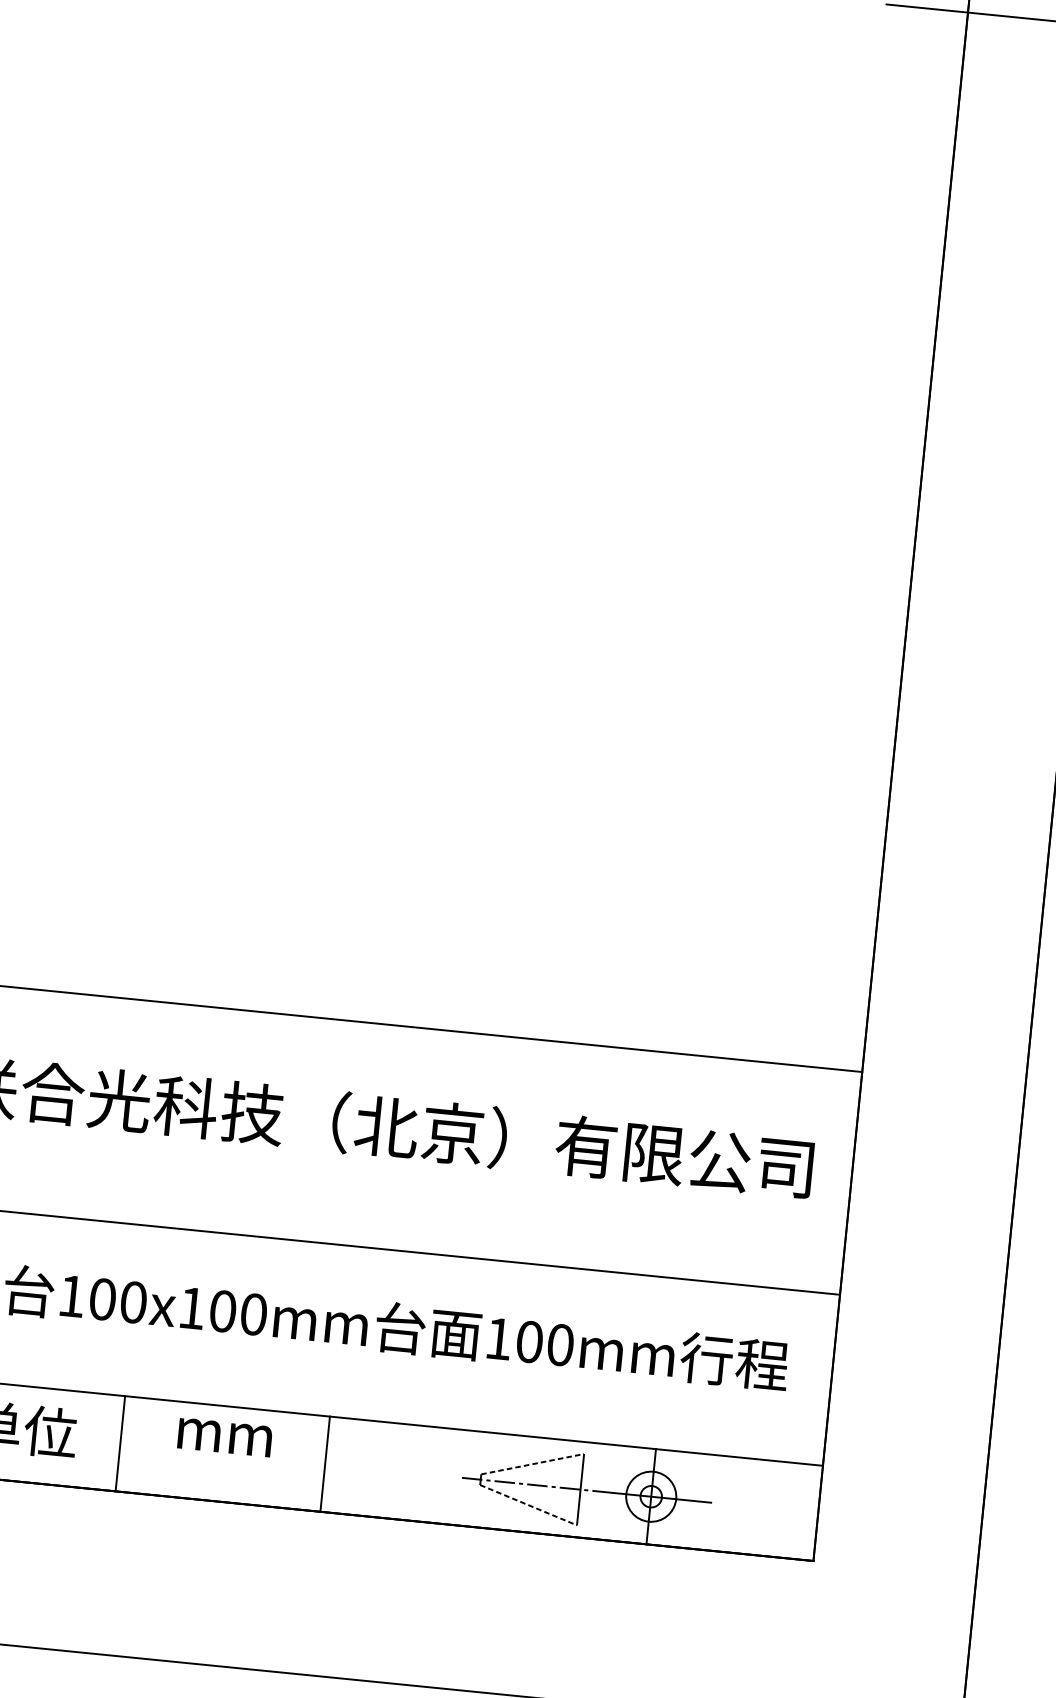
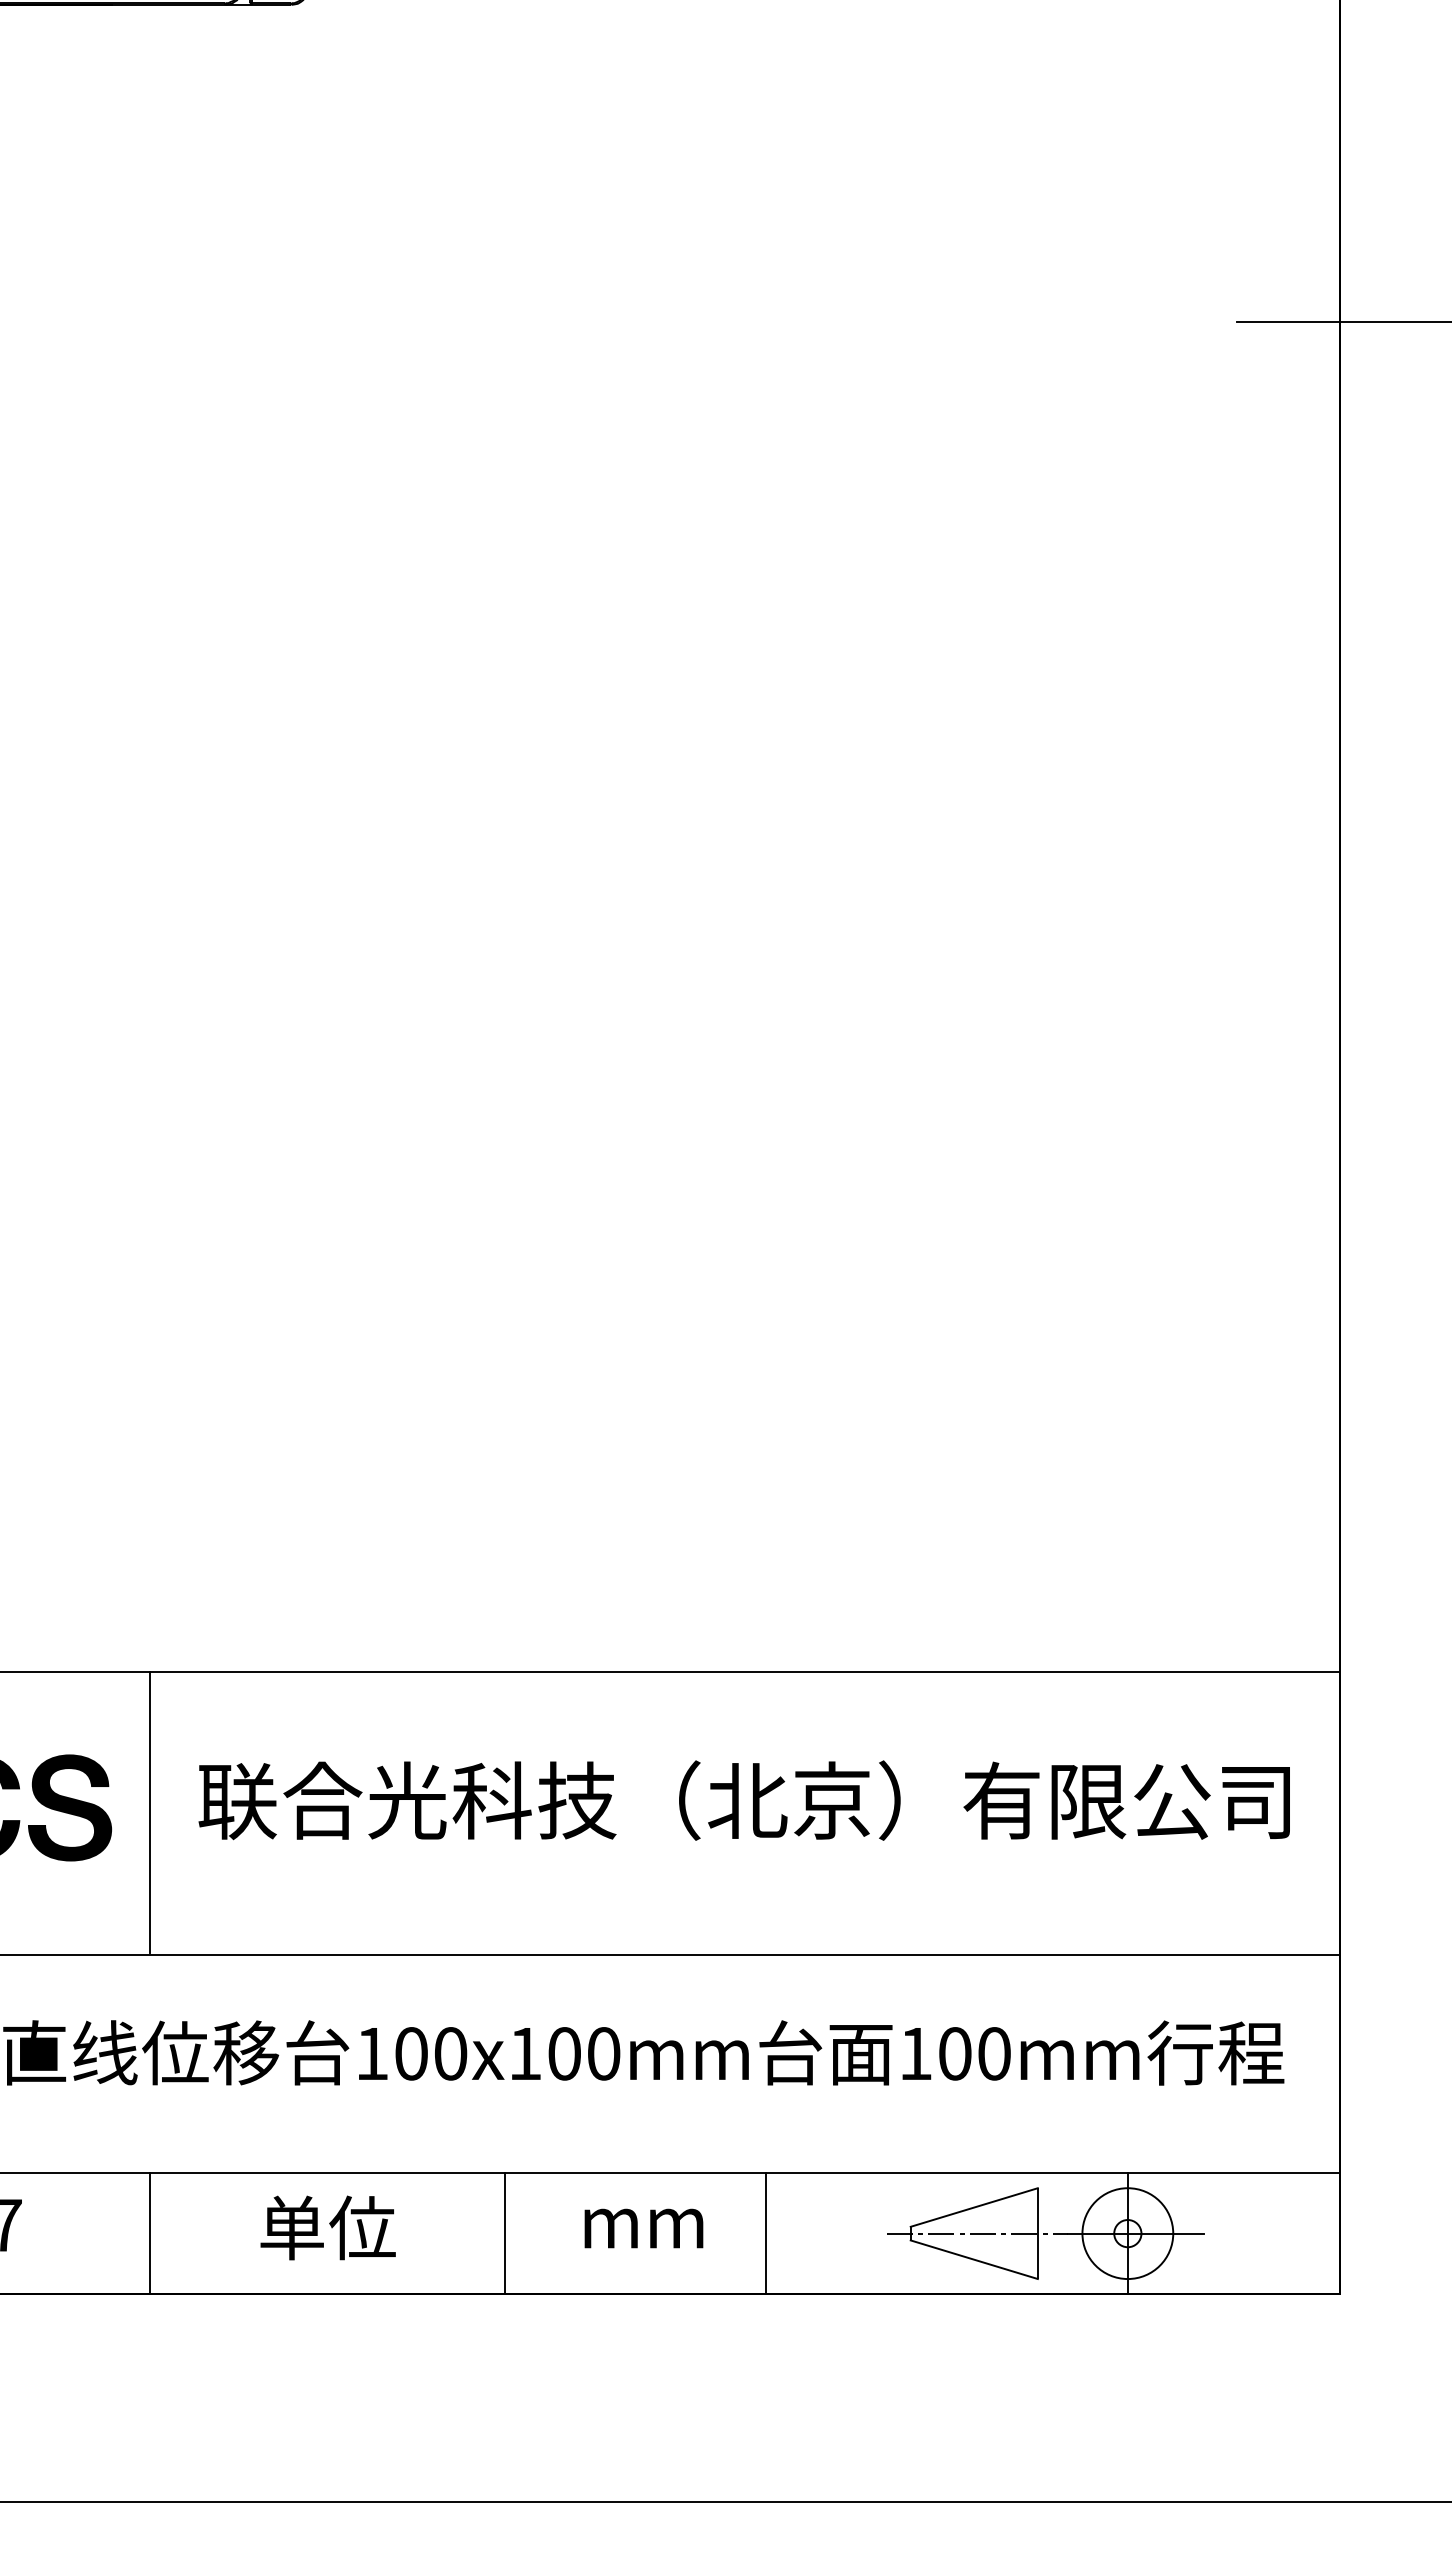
text: (224, 1437) -> (643, 2228), moved
line: (120, 1443) -> (504, 2233), moved
line: (325, 1464) -> (765, 2233), moved
line: (532, 1464) -> (974, 2207), dashed -> solid
circle: (650, 1496) -> (1127, 2233), size x1.43
line: (528, 1505) -> (974, 2259), dashed -> solid

